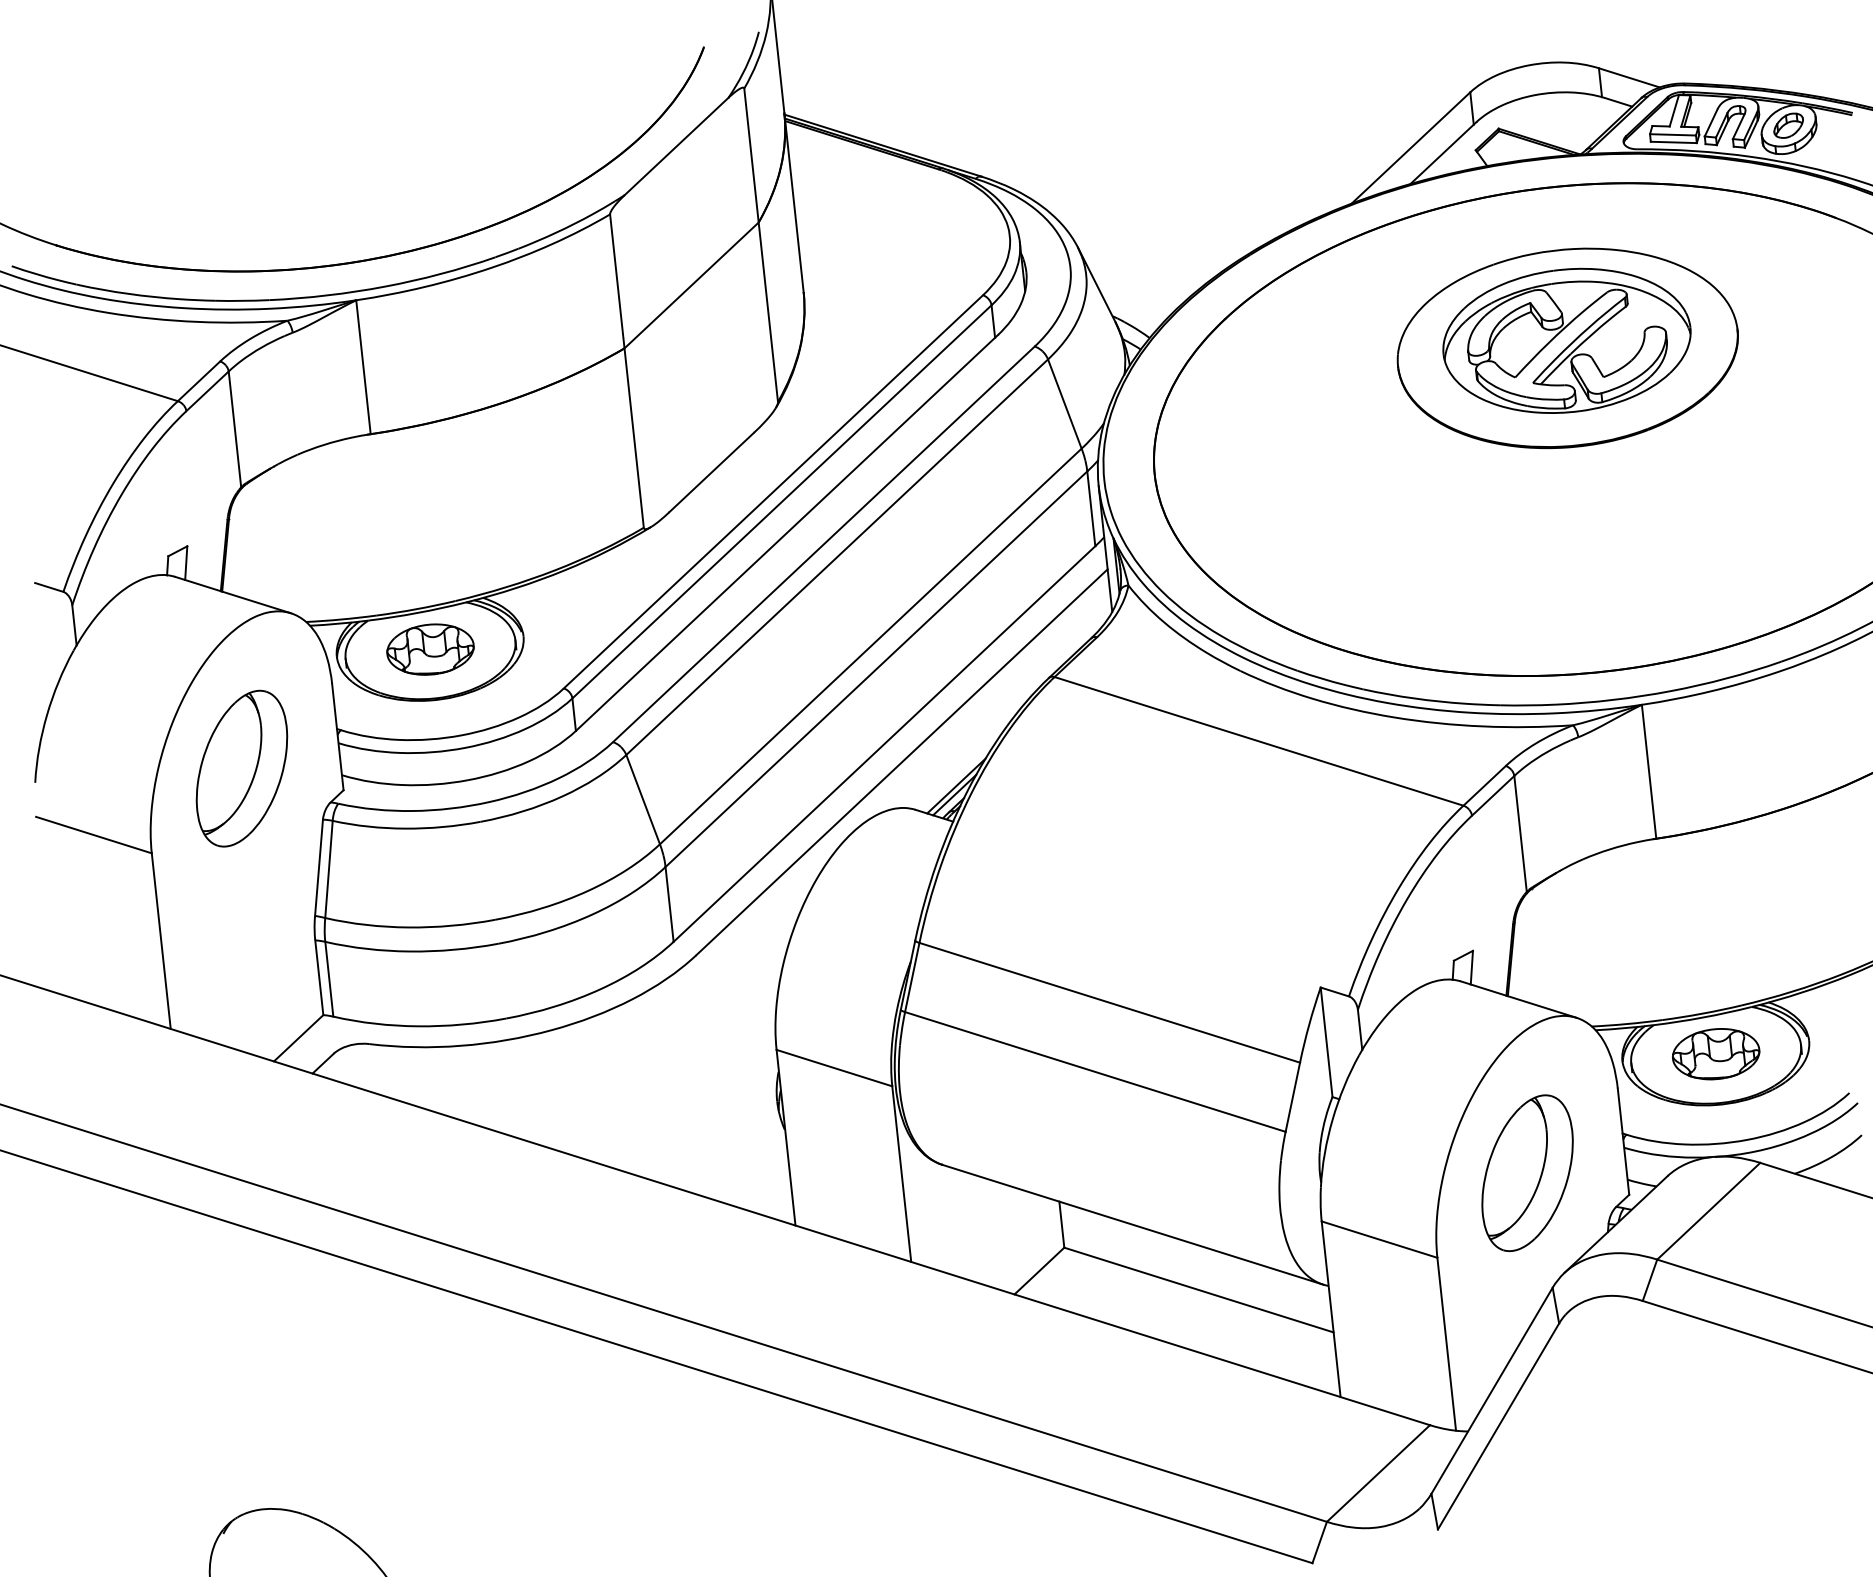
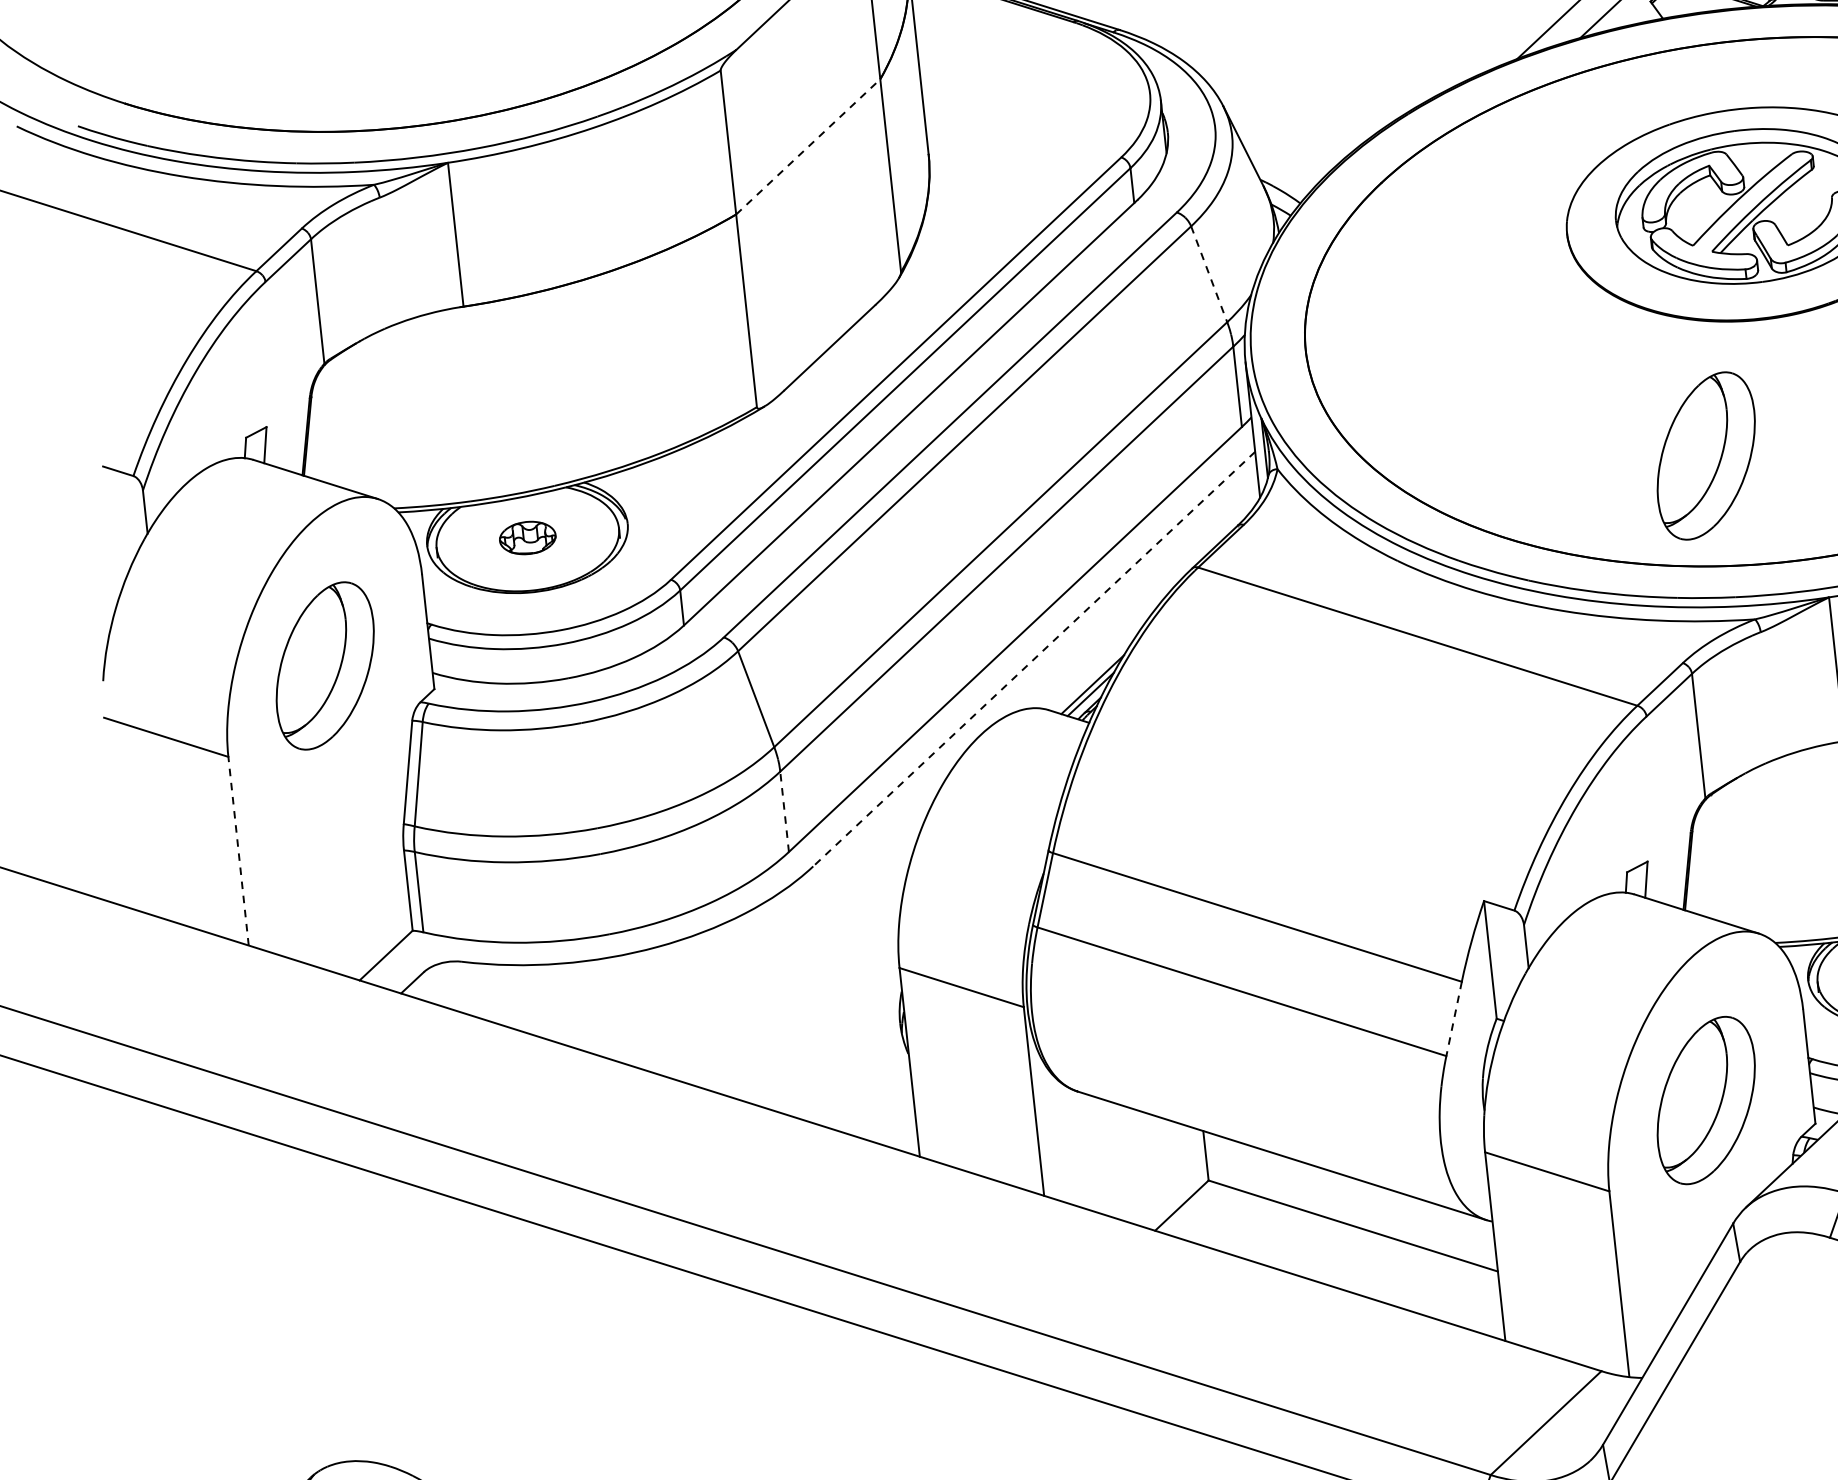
line: (691, 285) -> (808, 146), solid -> dashed
line: (1064, 404) -> (1208, 274), solid -> dashed
part: (1527, 572) -> (1706, 455), added
part: (430, 649) -> (527, 537), size x0.6
line: (901, 762) -> (1033, 659), solid -> dashed
line: (669, 904) -> (784, 811), solid -> dashed
line: (161, 940) -> (238, 850), solid -> dashed
line: (1292, 1097) -> (1453, 1019), solid -> dashed

